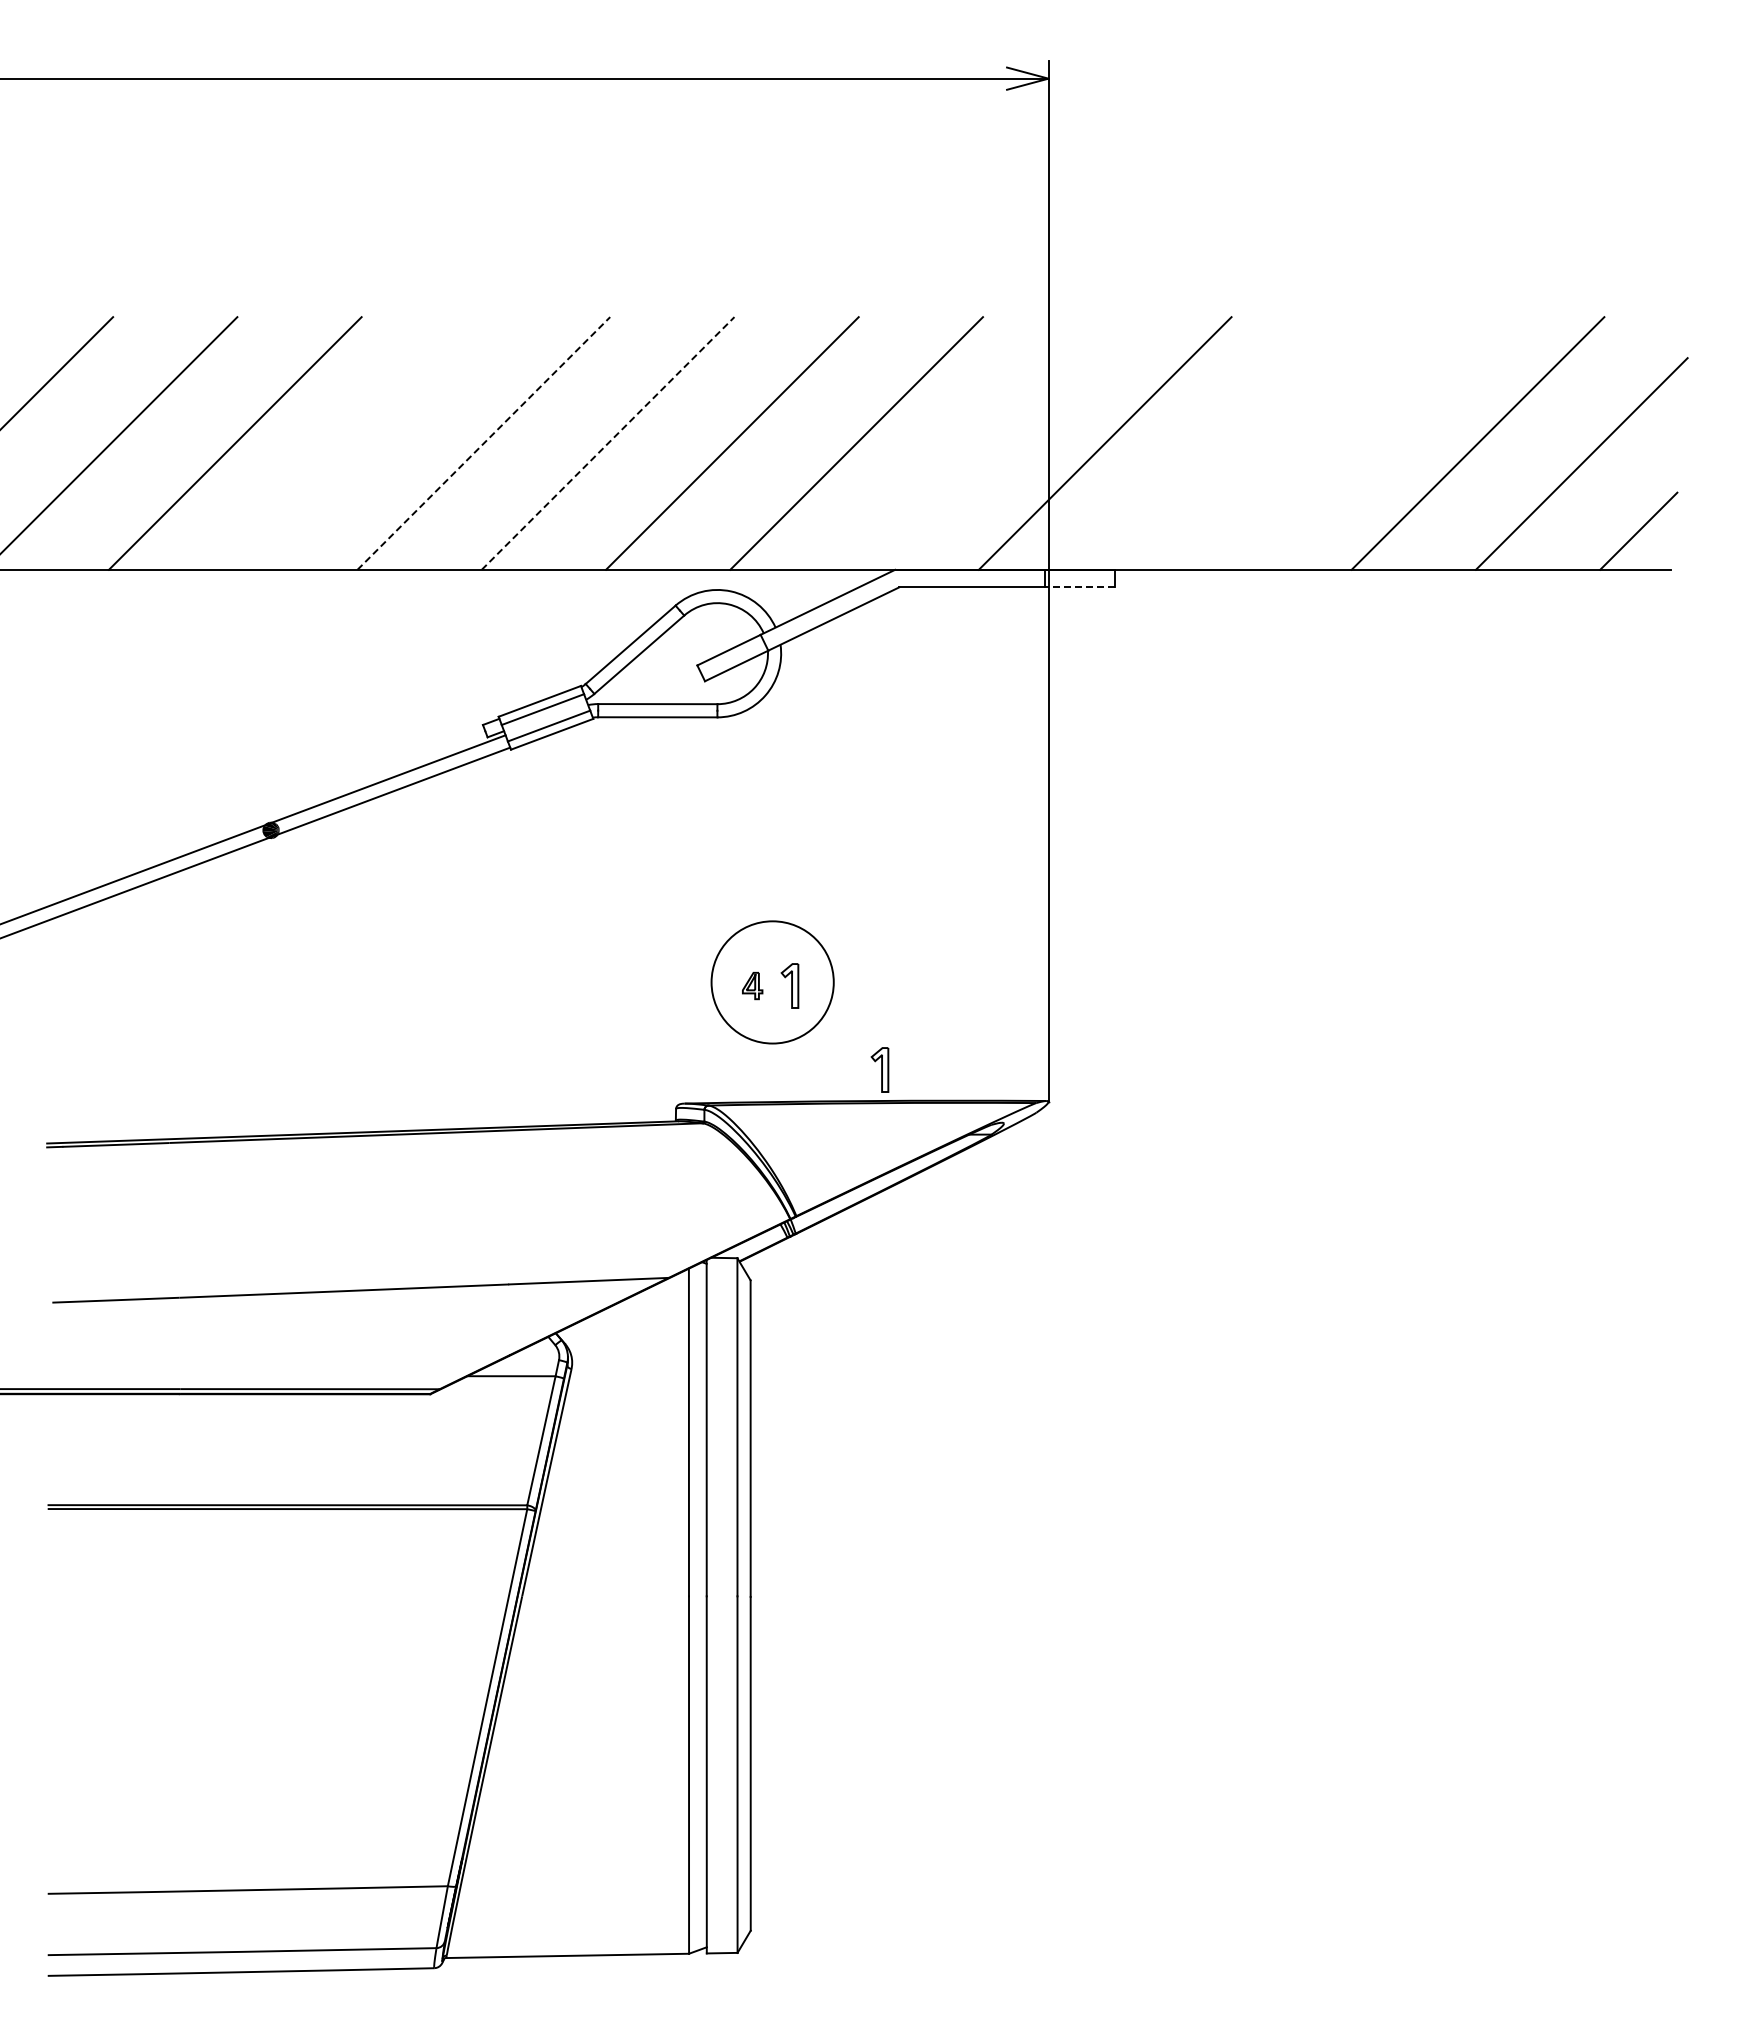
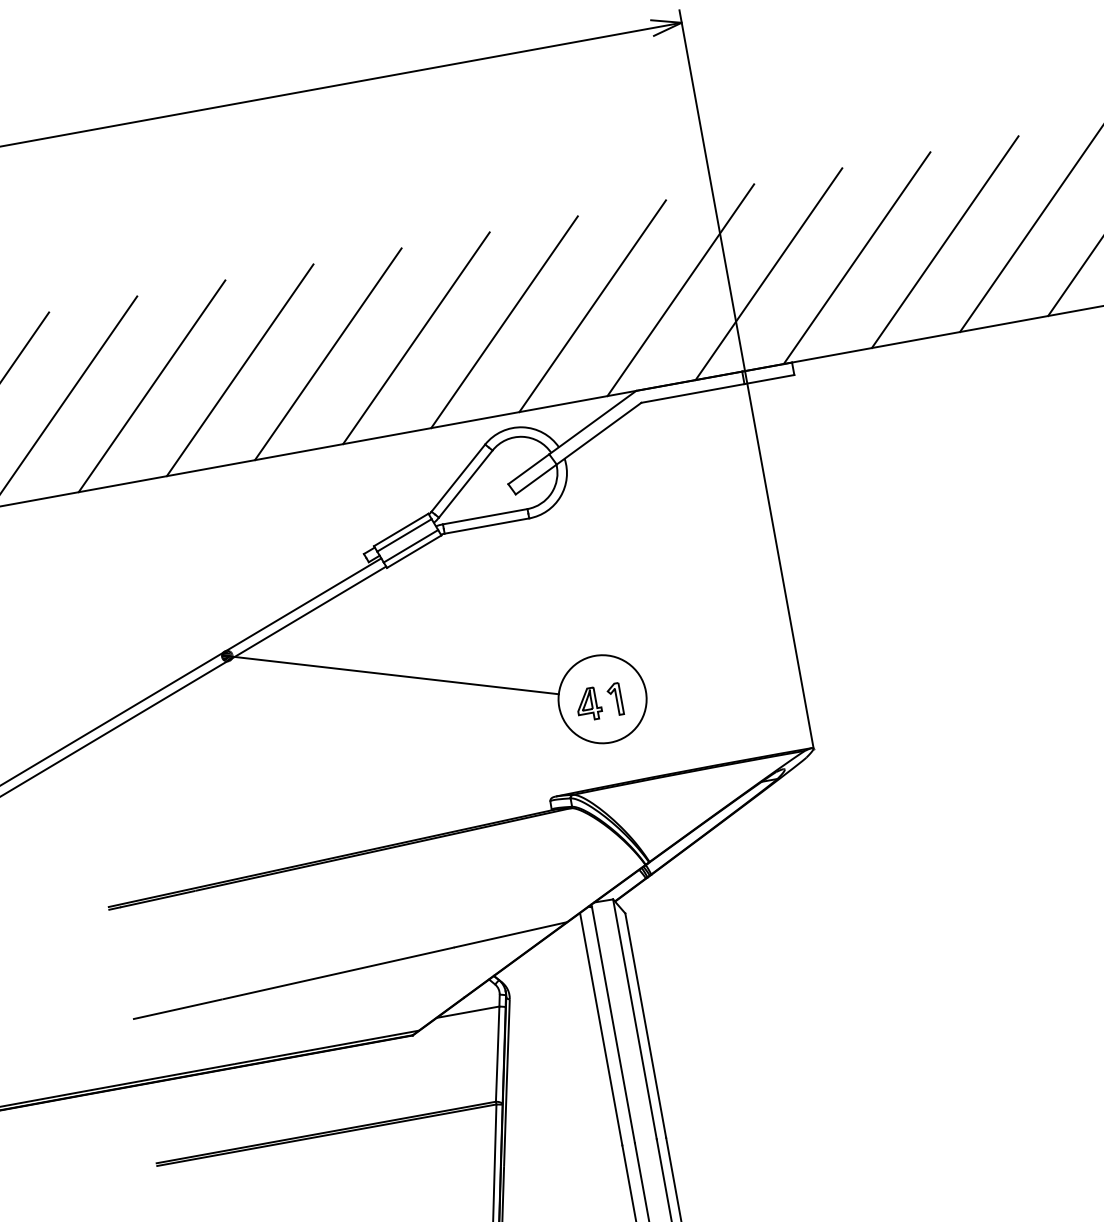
line: (359, 443) -> (240, 370), added
line: (483, 443) -> (328, 354), dashed -> solid
line: (608, 443) -> (416, 338), dashed -> solid
line: (980, 443) -> (680, 290), added
line: (1229, 443) -> (857, 258), added
line: (1353, 443) -> (945, 242), added
line: (1079, 587) -> (769, 379), dashed -> solid
line: (492, 897) -> (392, 675), added
part: (752, 985) -> (588, 704), size x1.67
part: (879, 1069) -> (689, 747), removed

